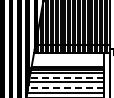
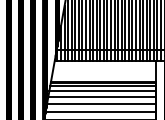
line: (66, 77) -> (101, 96), dashed -> solid
line: (65, 87) -> (100, 111), dashed -> solid

